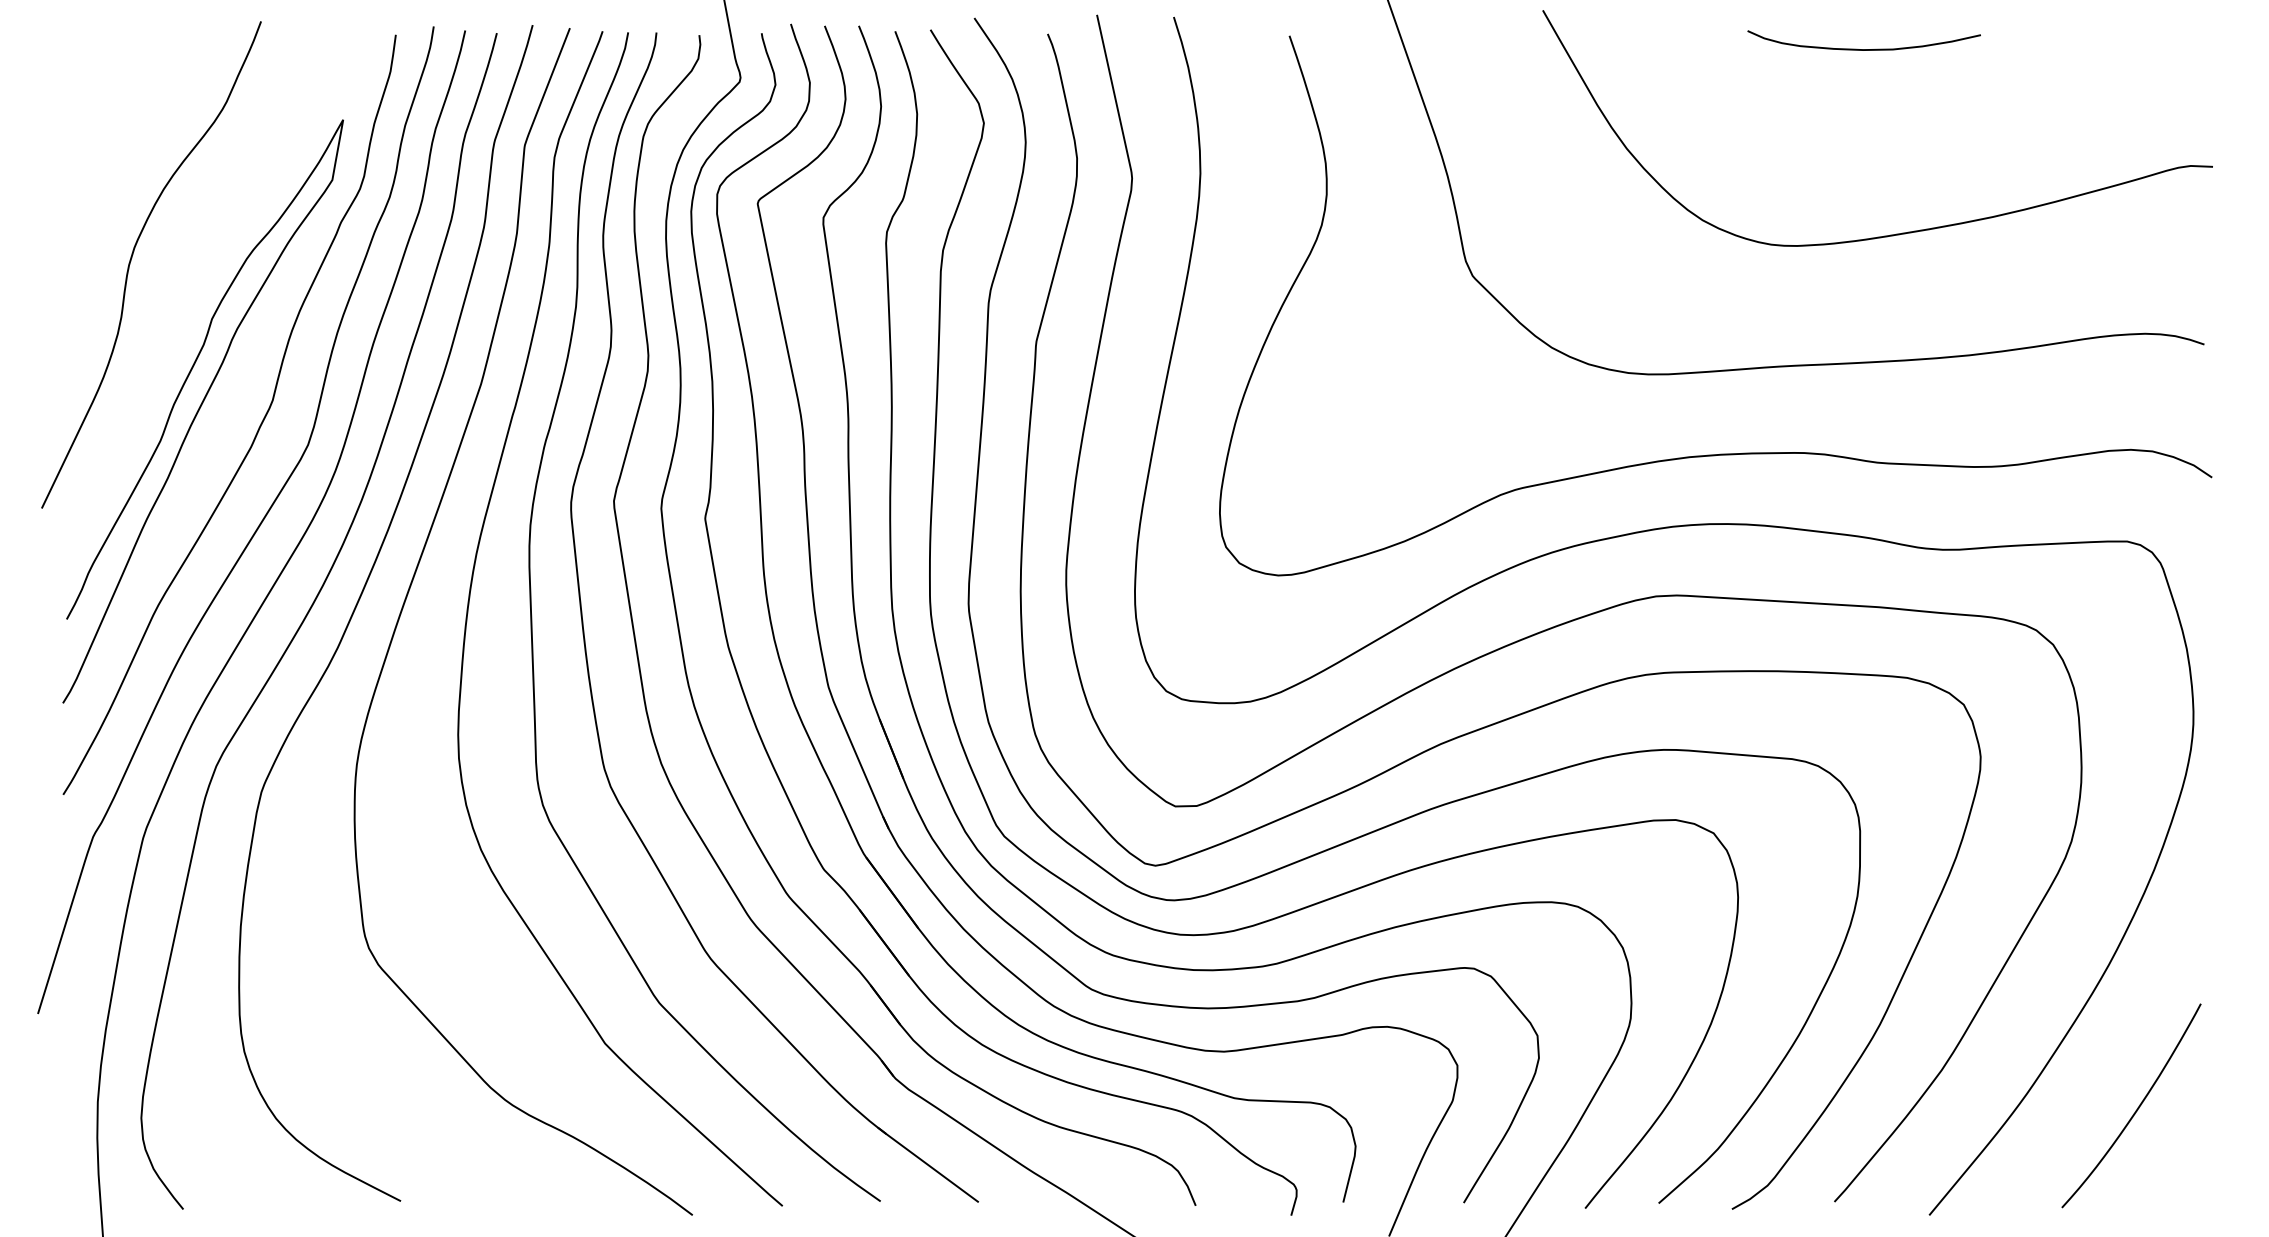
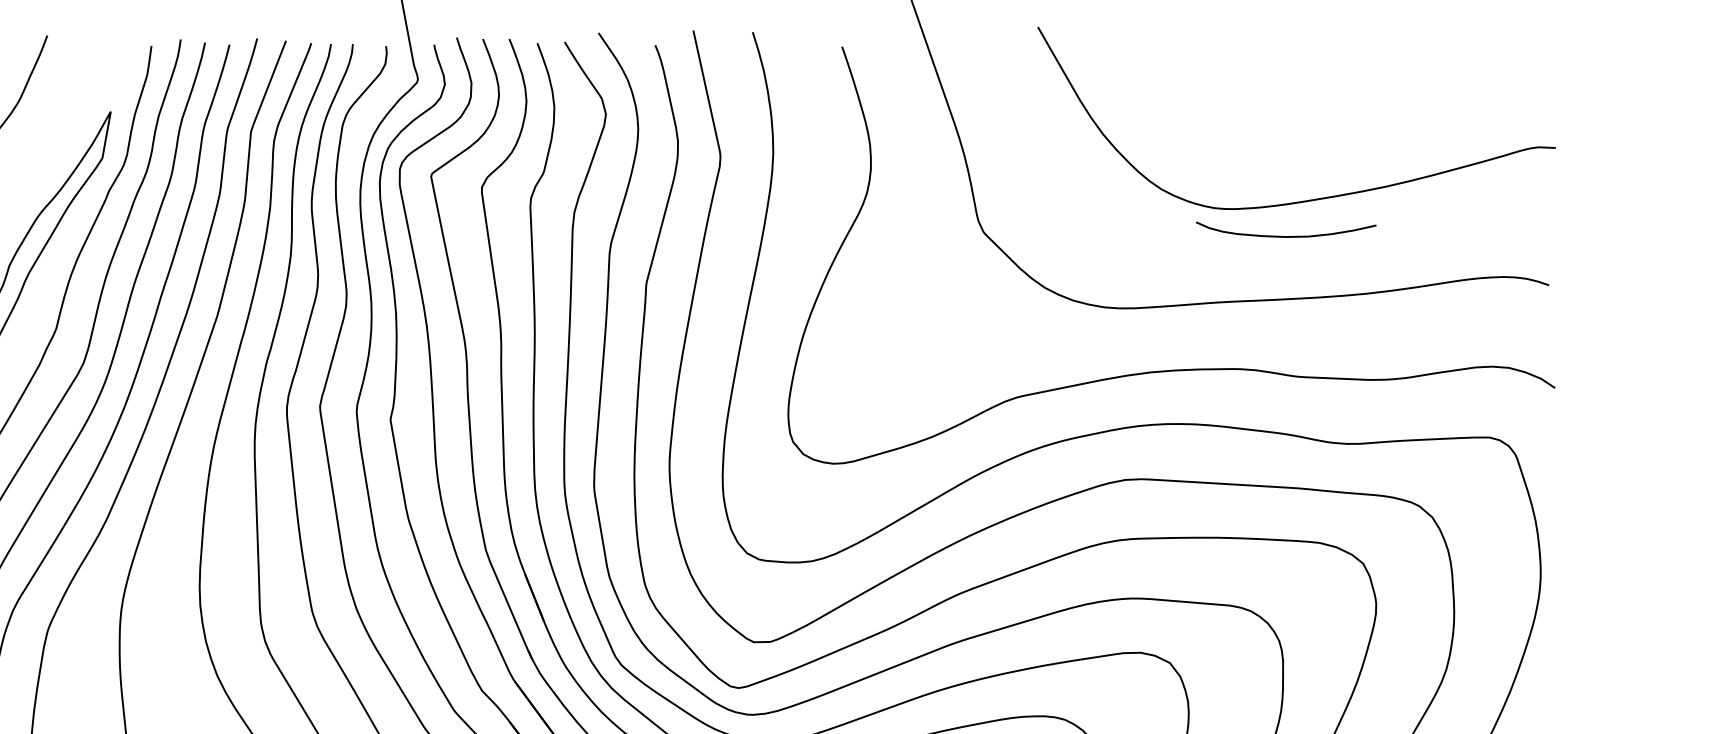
curve: (1863, 49) -> (1285, 236), moved

